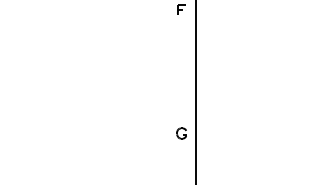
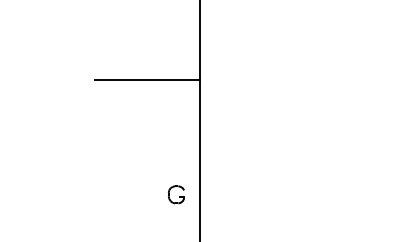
line: (164, 75) -> (147, 79), added
part: (181, 133) -> (176, 194), moved

